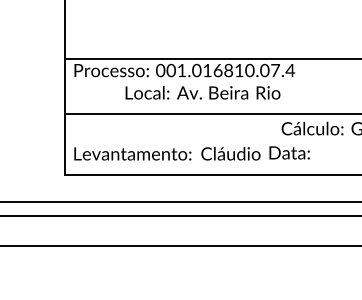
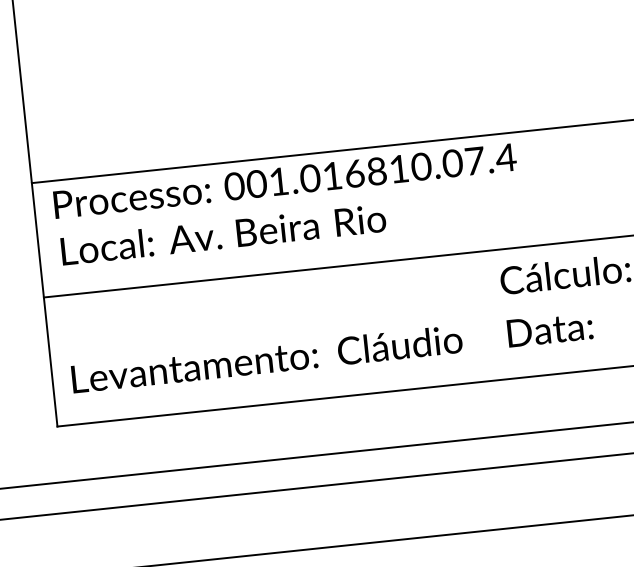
text: (202, 92) -> (222, 234), moved
text: (289, 152) -> (549, 328), moved

